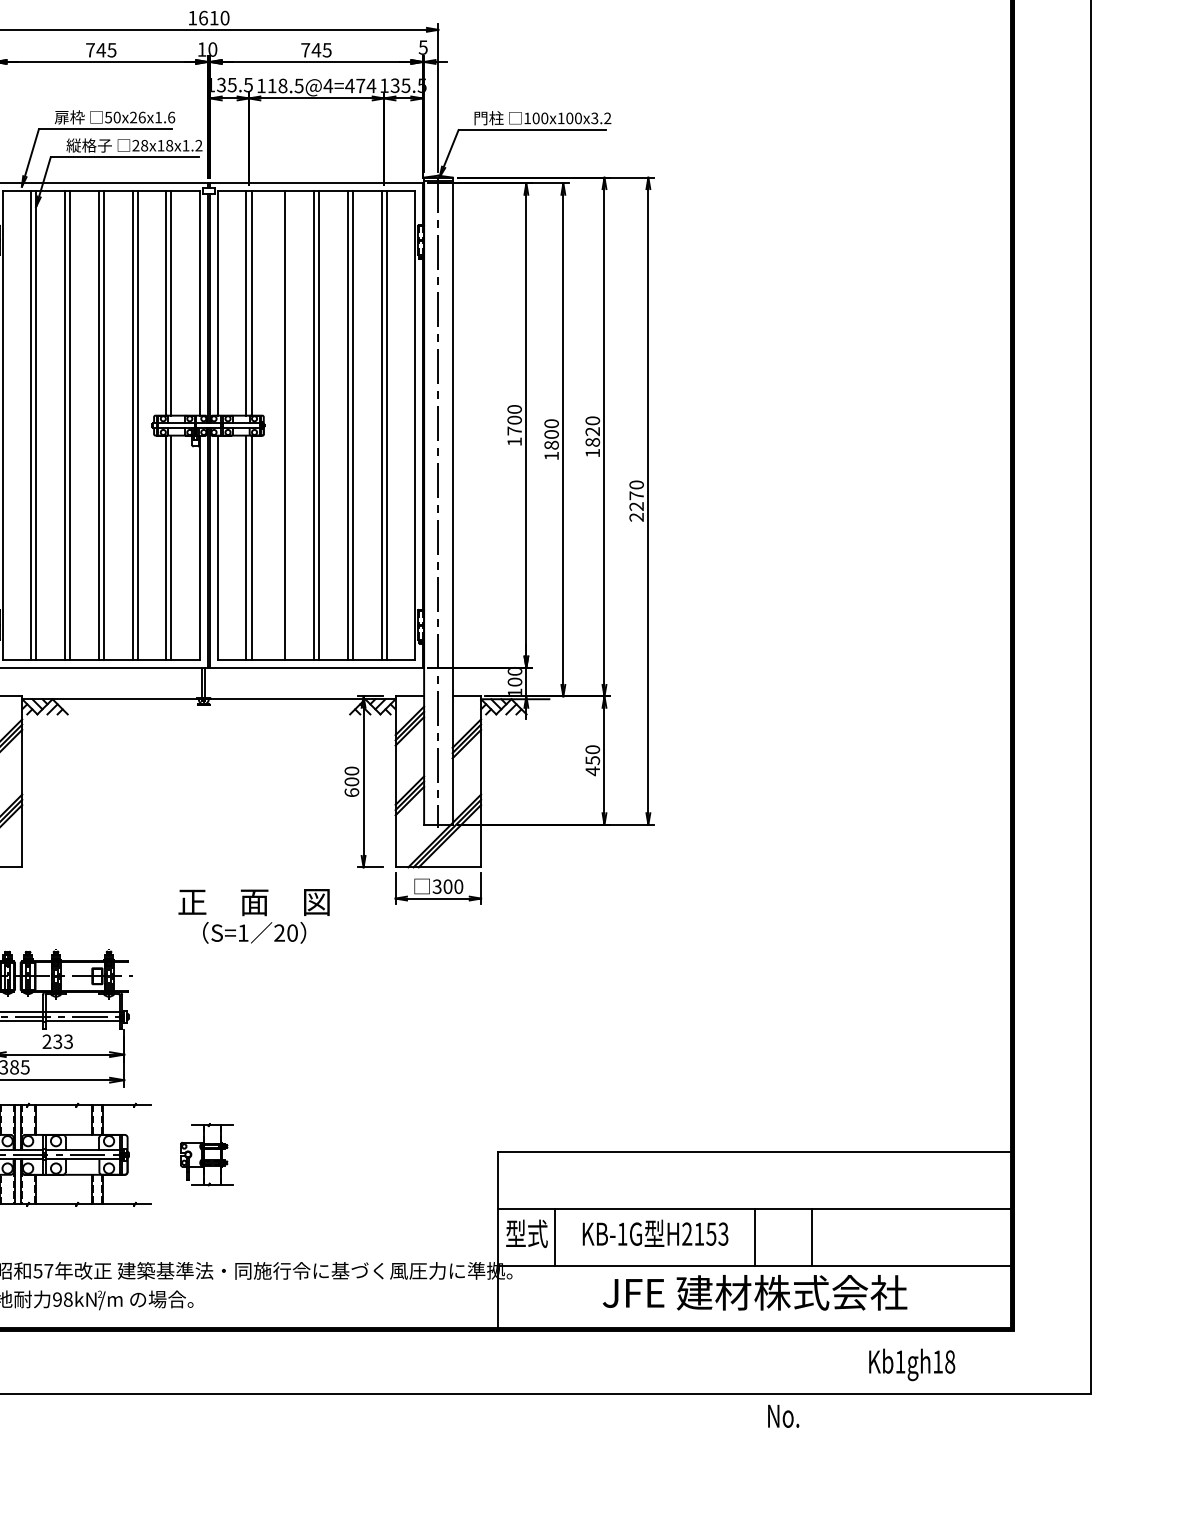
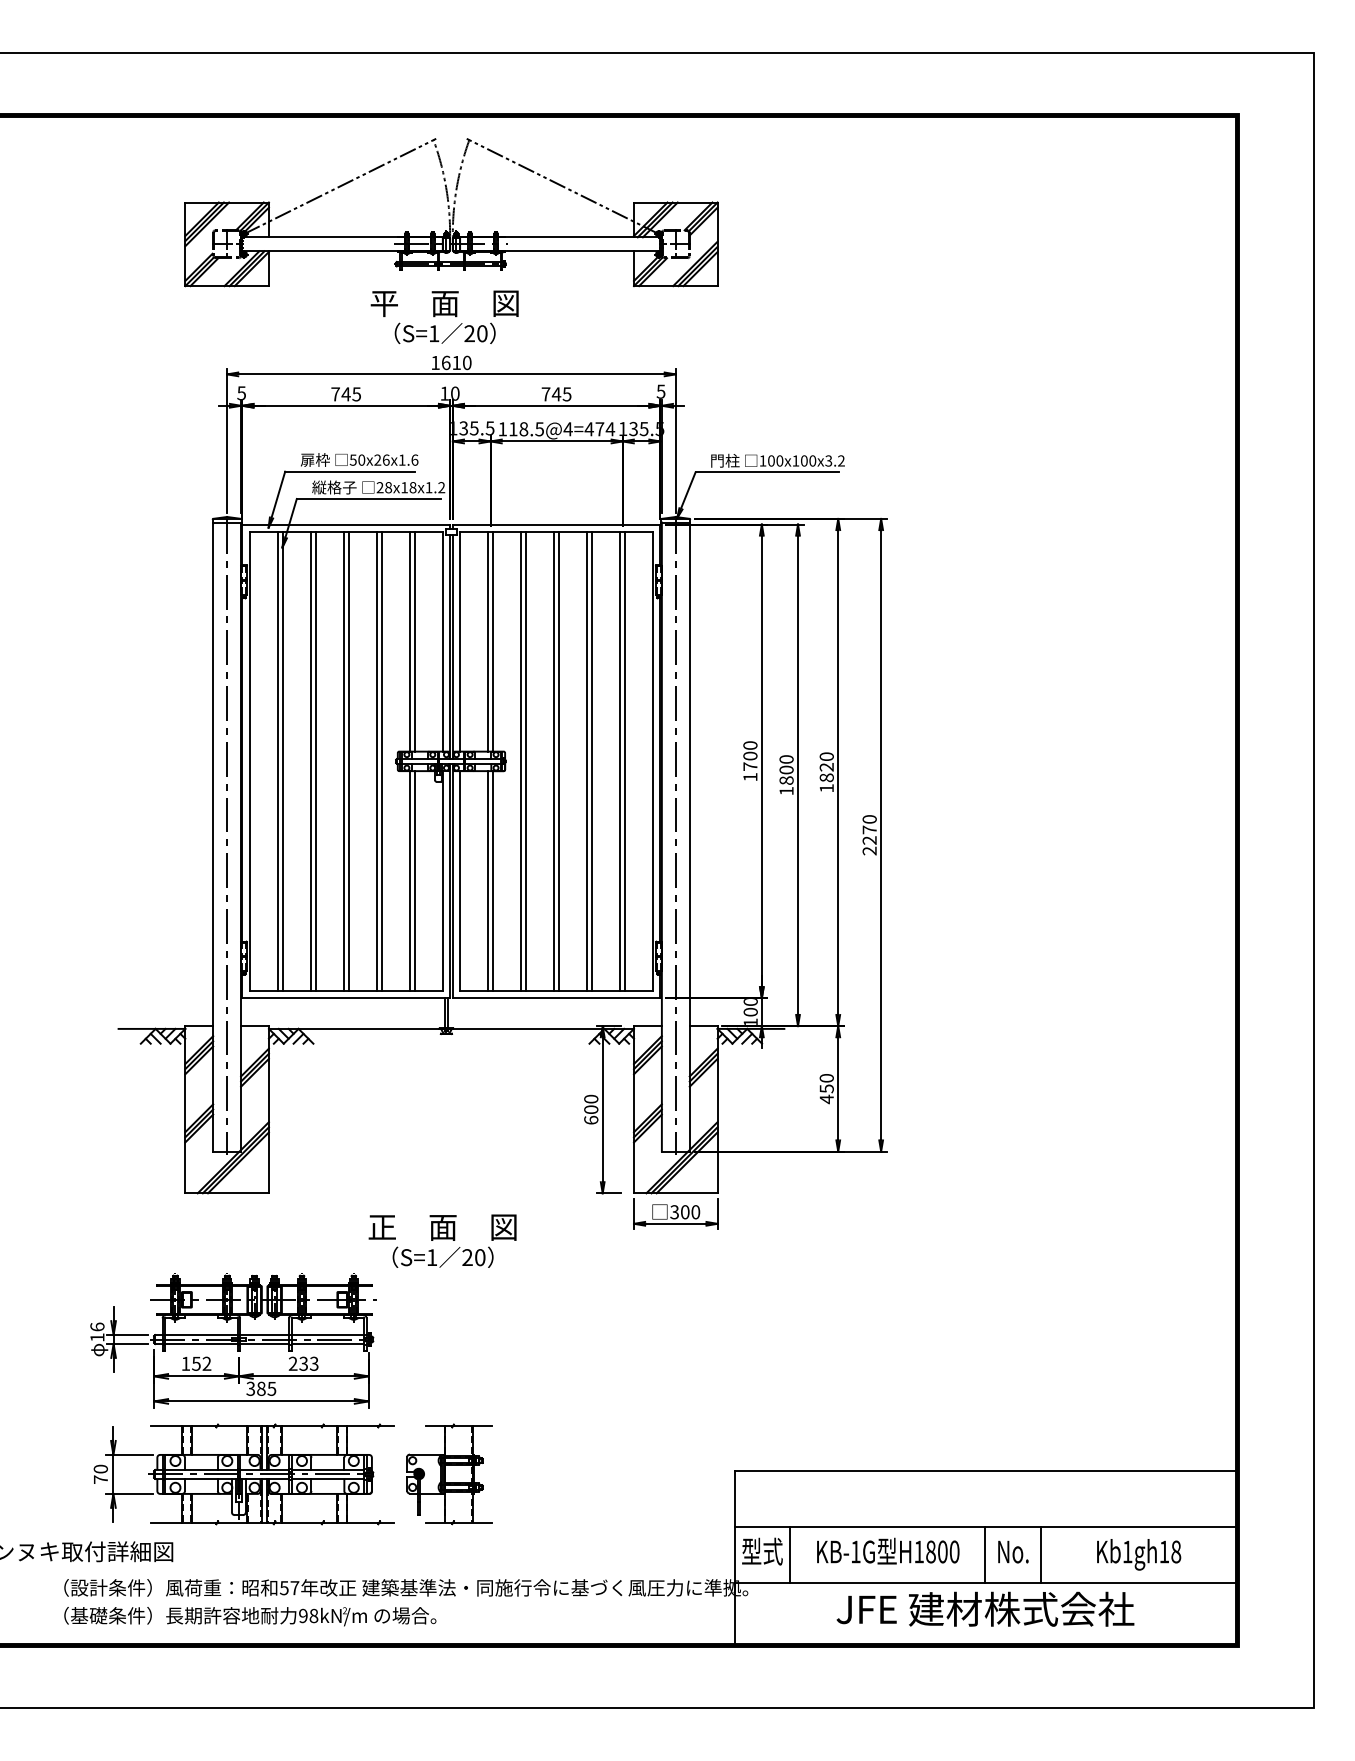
line: (280, 425) -> (521, 761), added
text: (253, 915) -> (442, 1240), moved
part: (206, 1154) -> (449, 1474), size x1.67
text: (704, 1233) -> (936, 1551), H2153 -> H1800
text: (912, 1364) -> (1139, 1554), moved
text: (783, 1415) -> (1013, 1551), moved

